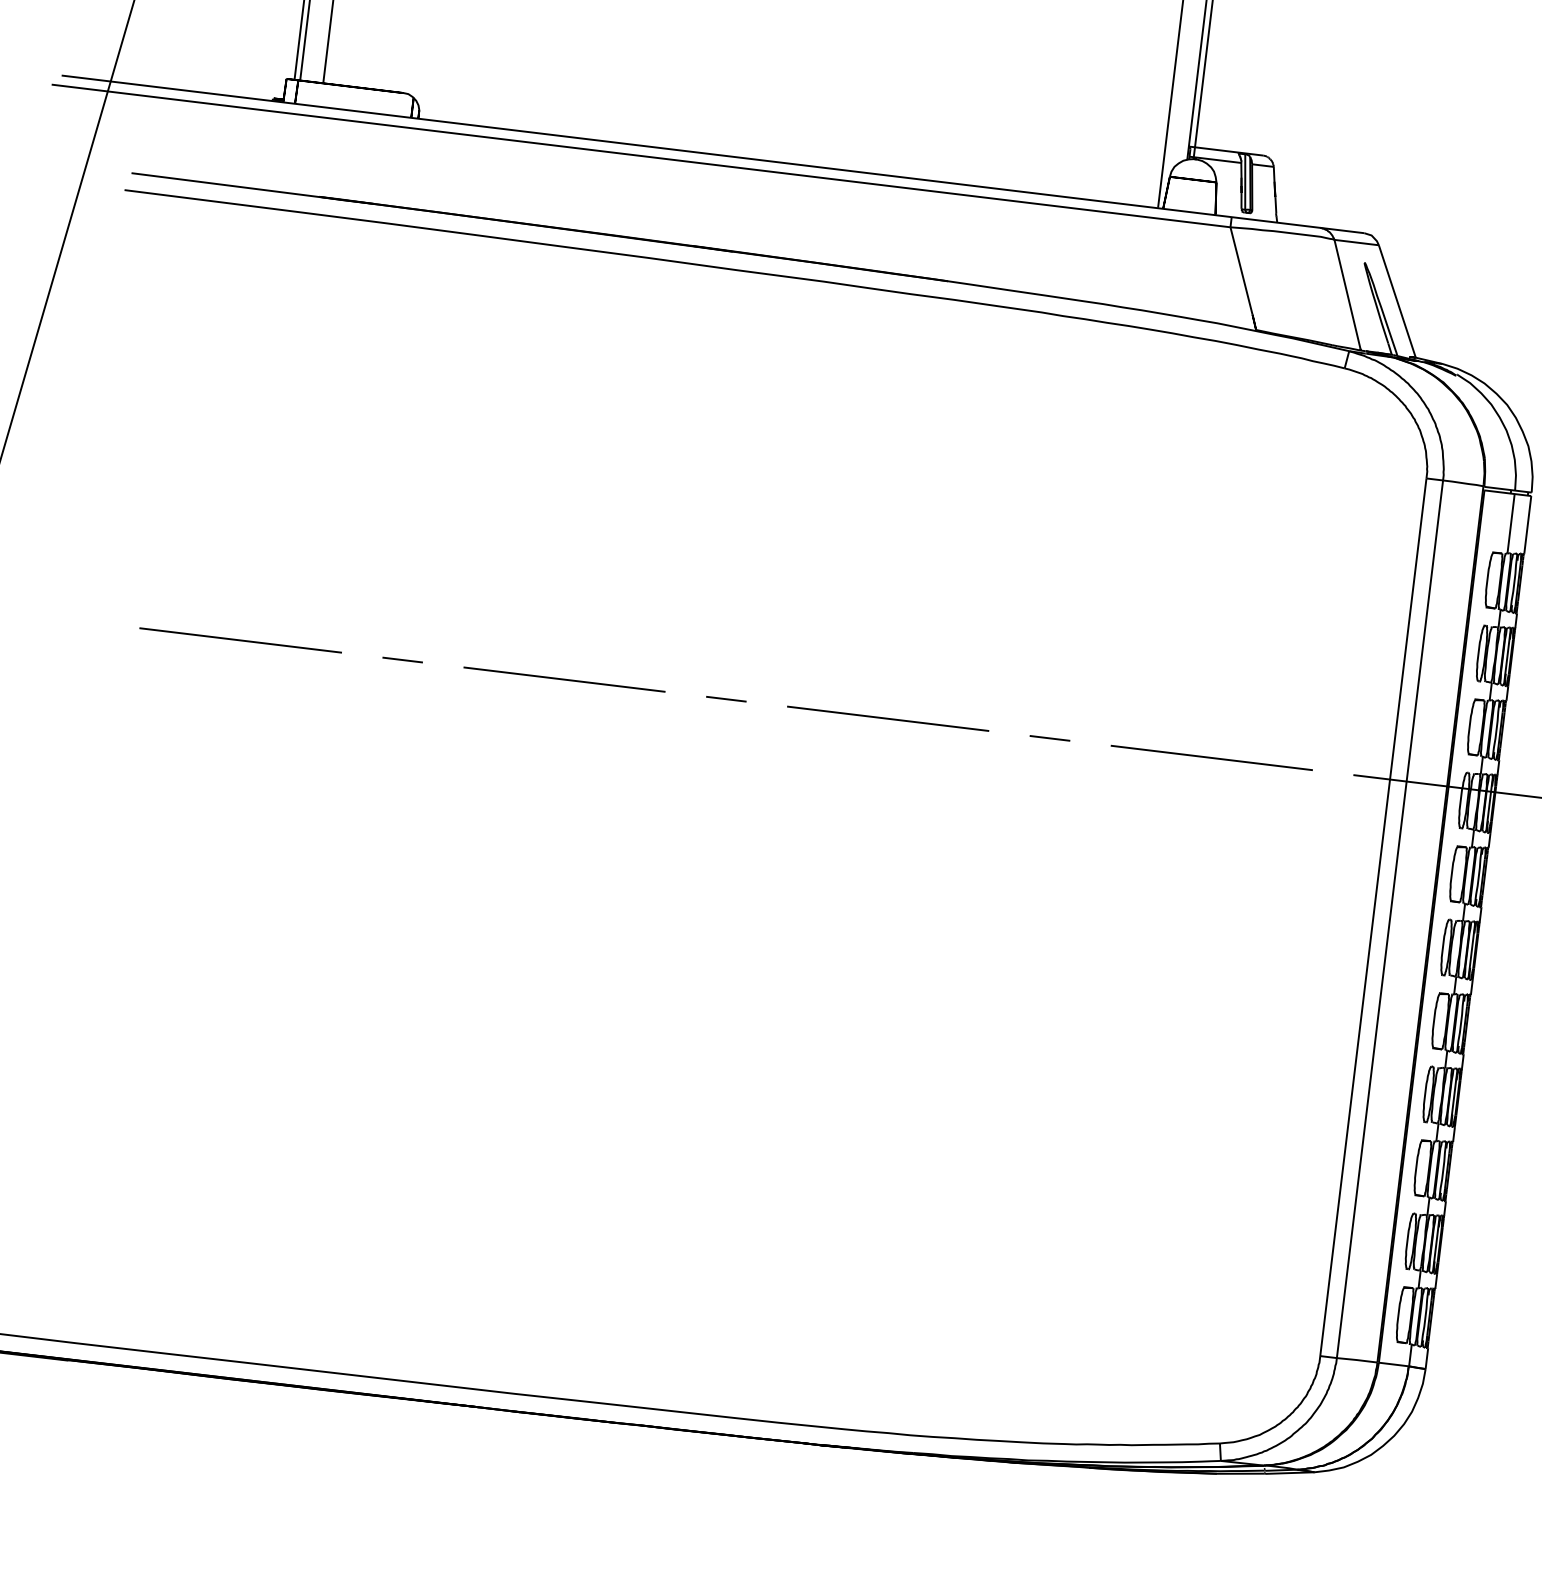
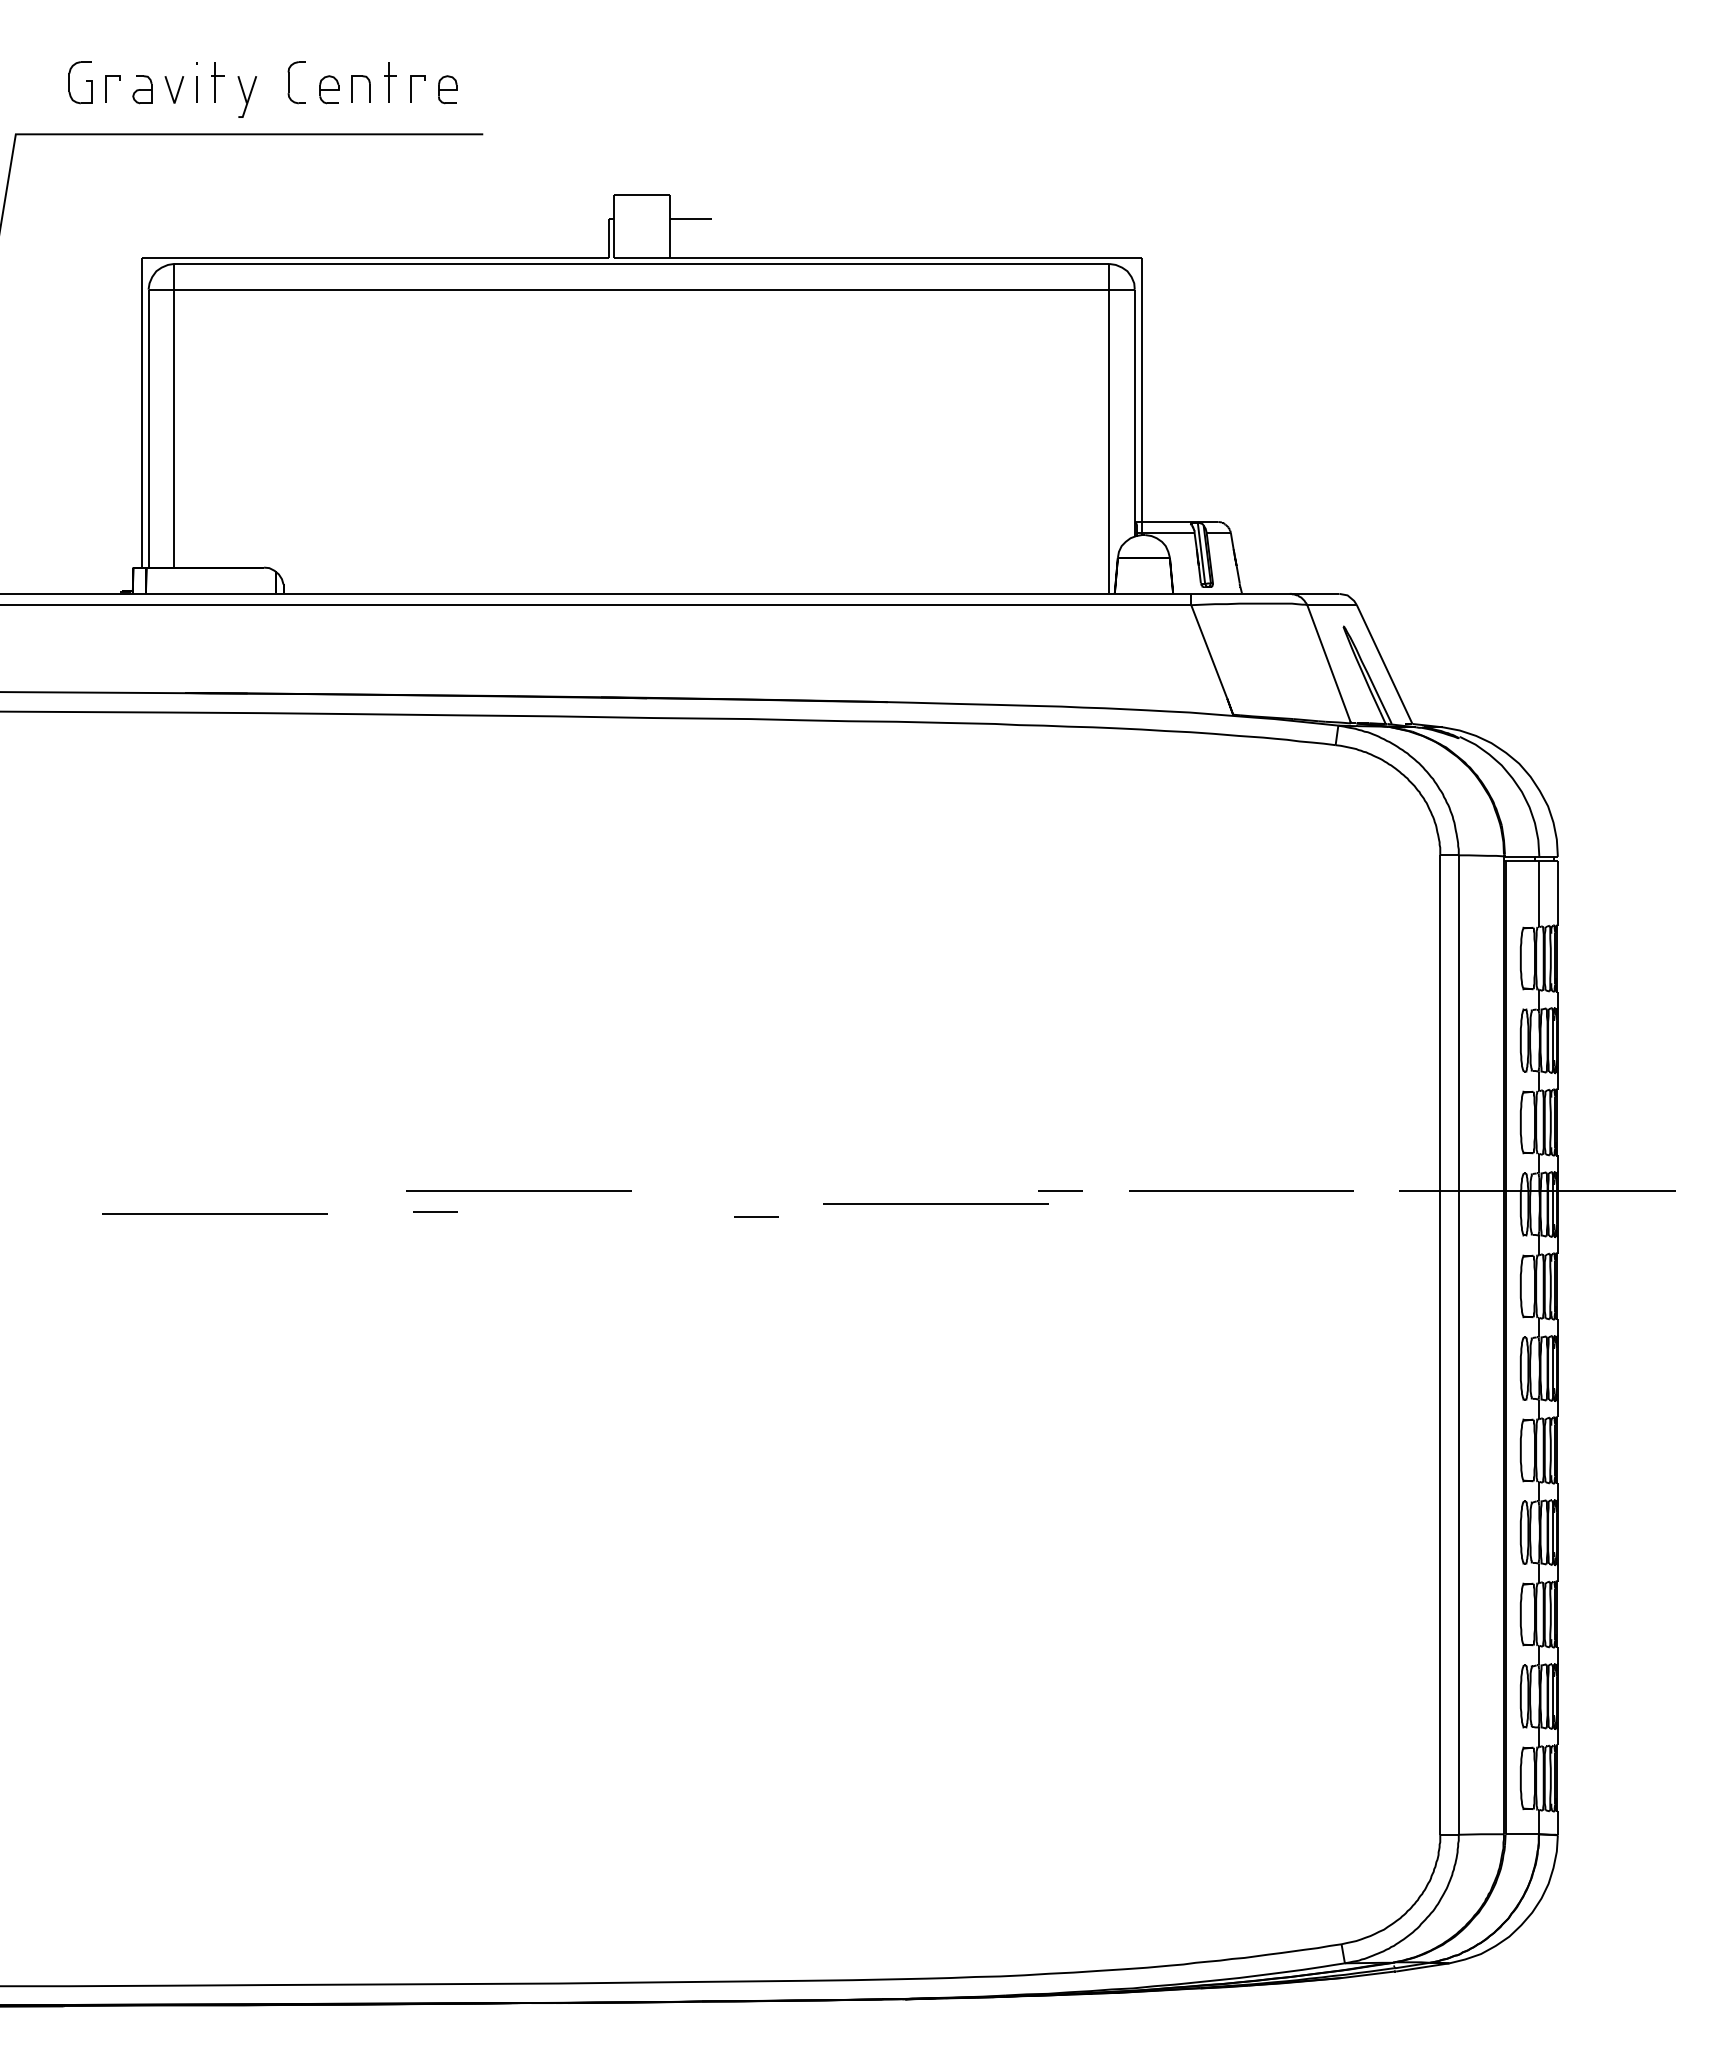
line: (240, 639) -> (214, 1213), moved
line: (402, 659) -> (435, 1211), moved
line: (726, 698) -> (756, 1216), moved
line: (887, 717) -> (935, 1203), moved

